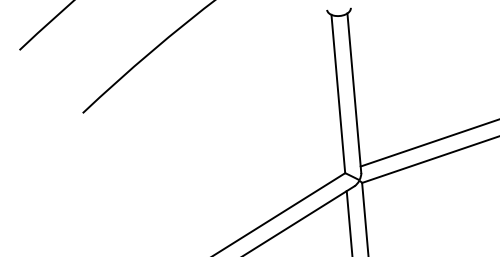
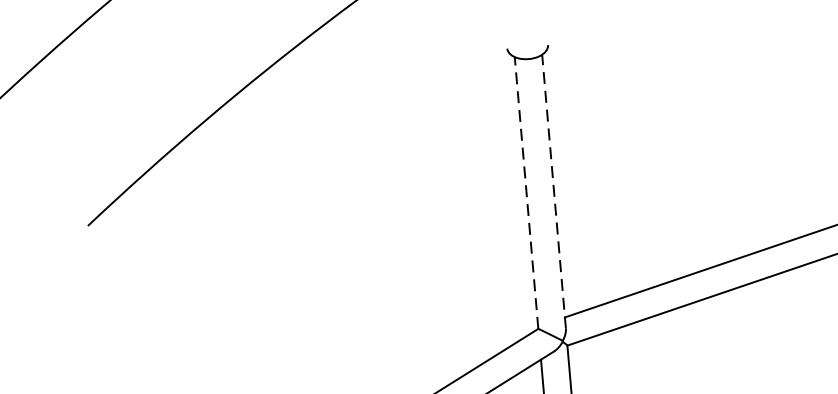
line: (354, 92) -> (554, 190), solid -> dashed
line: (338, 93) -> (526, 192), solid -> dashed

